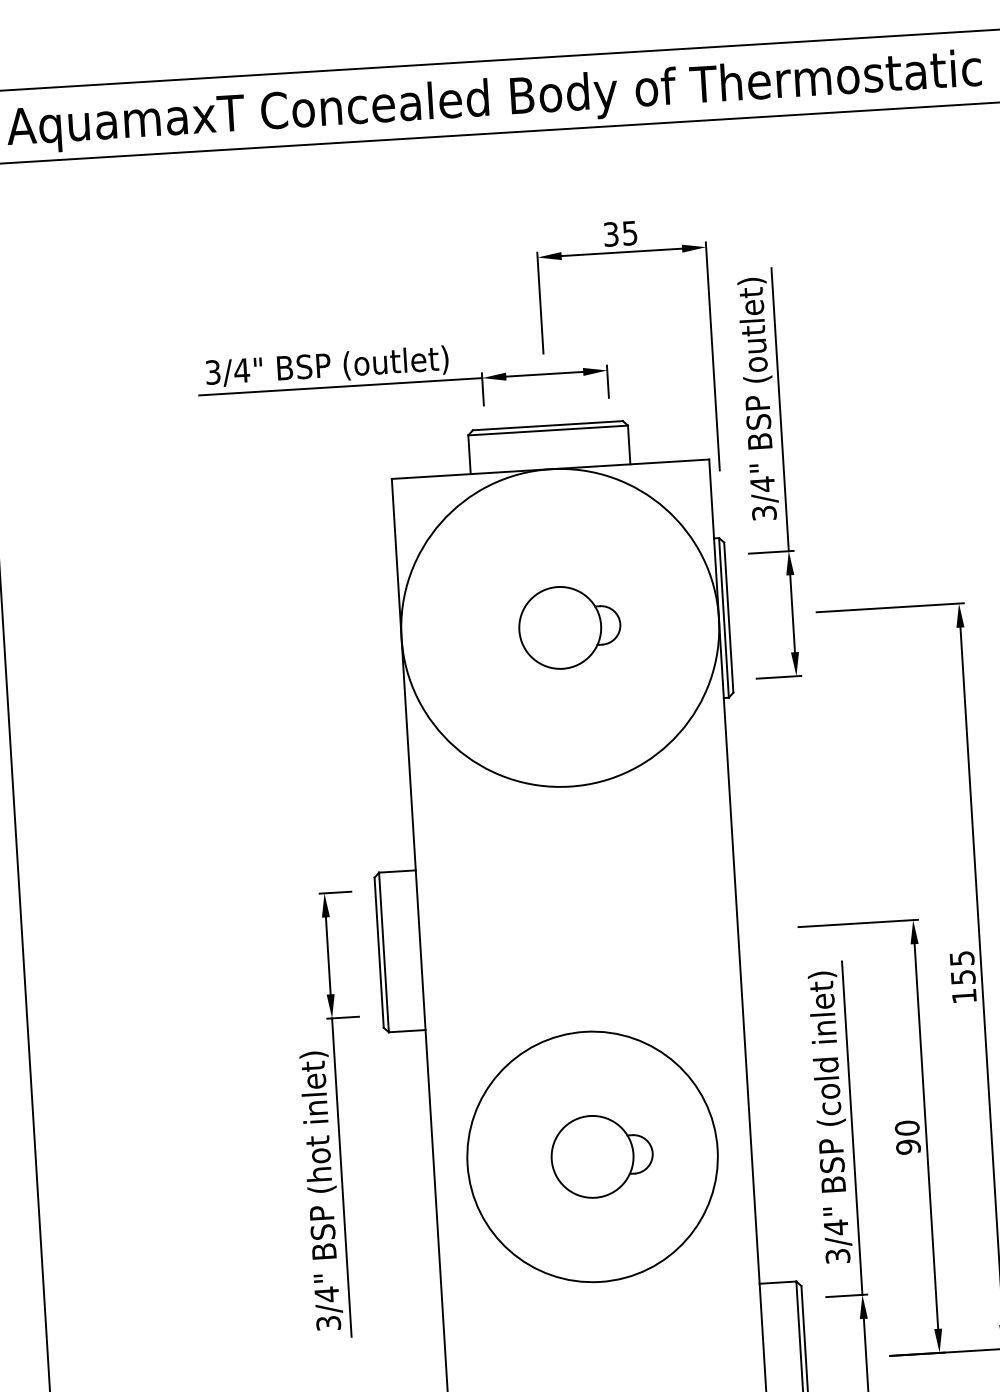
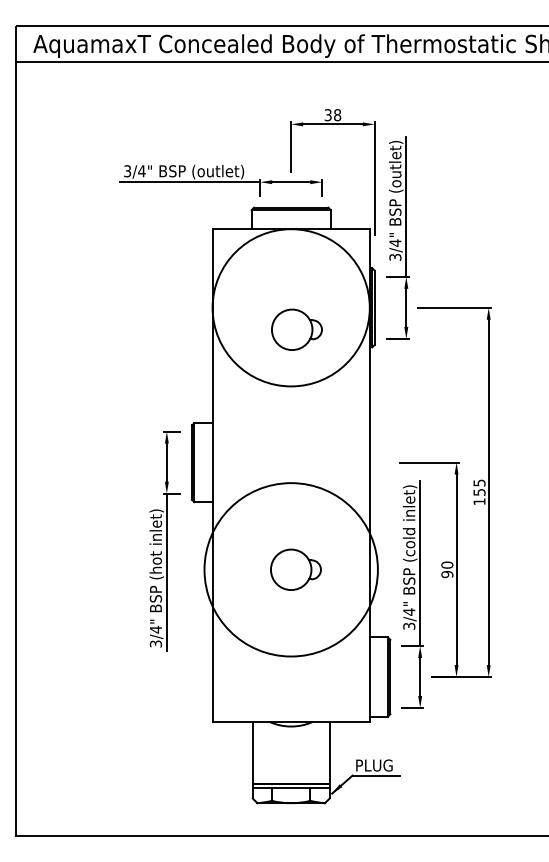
text: (629, 233) -> (337, 115), 35 -> 38
part: (568, 626) -> (296, 329), moved
circle: (593, 1156) -> (291, 569), size x1.4

